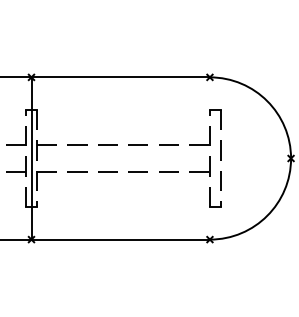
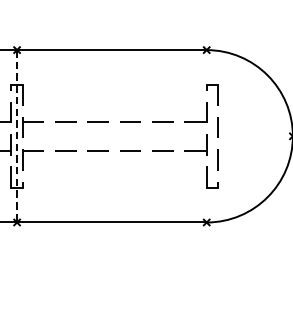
line: (31, 158) -> (17, 136), solid -> dashed

